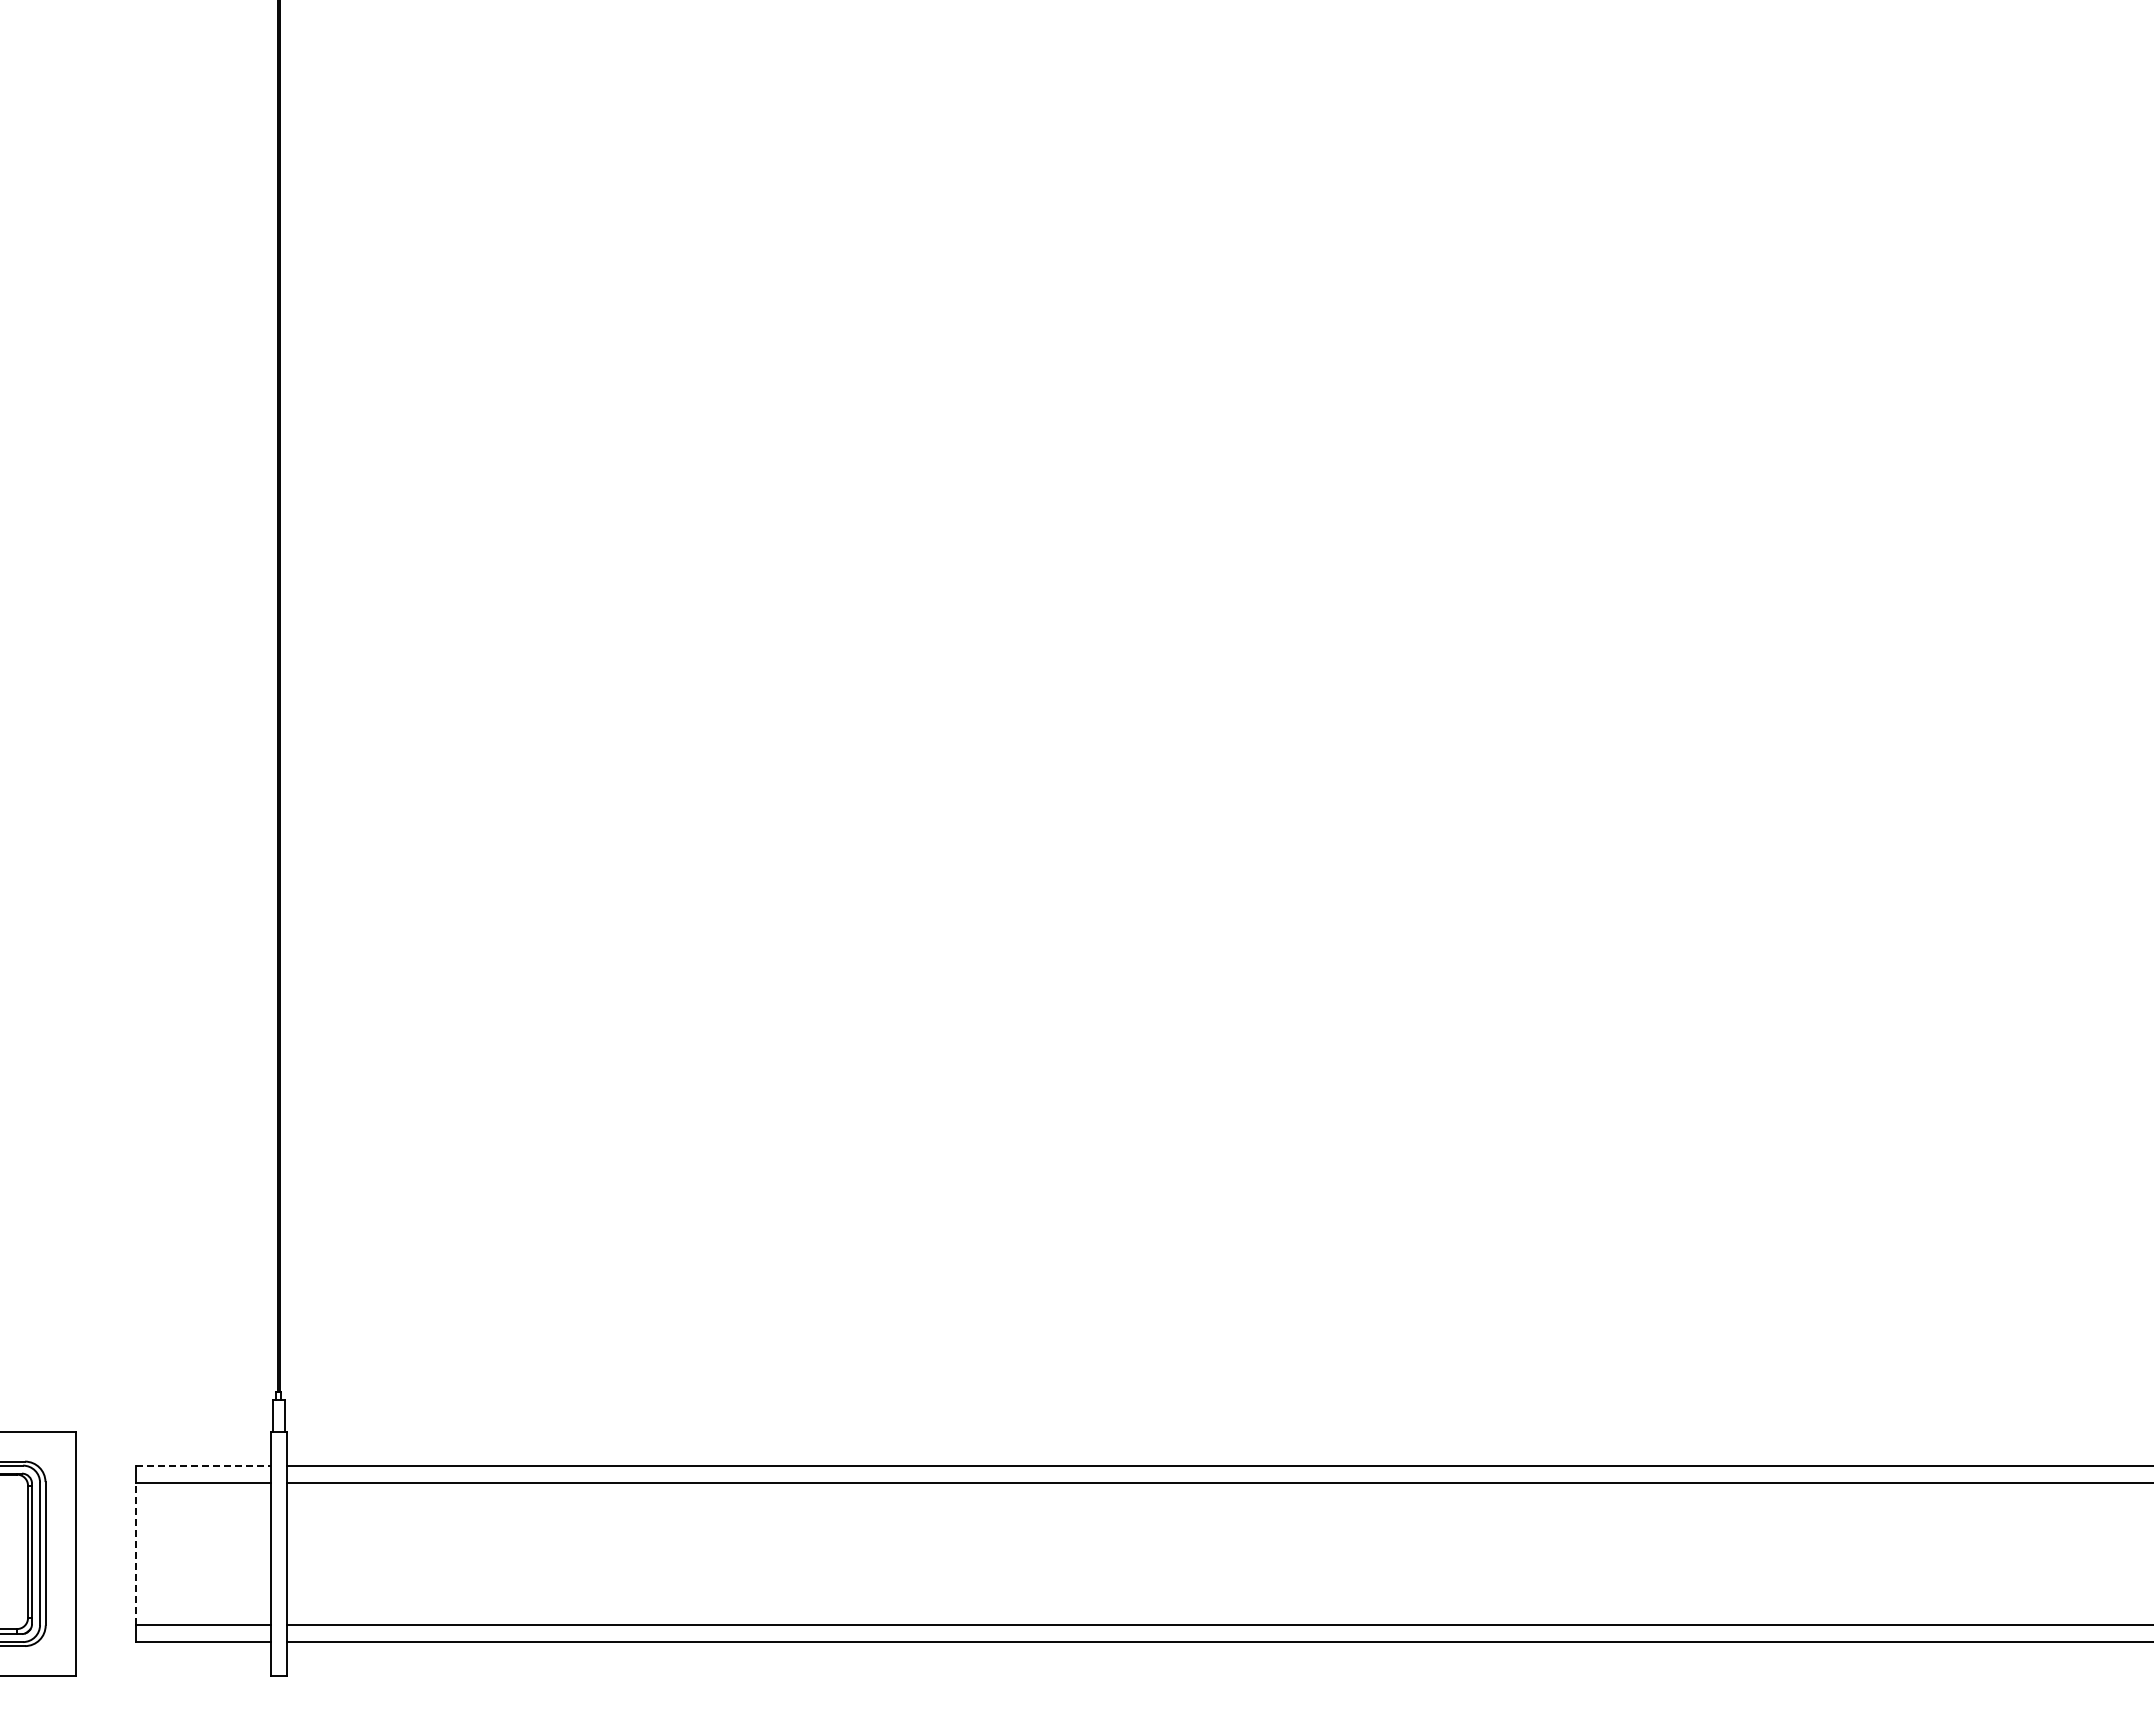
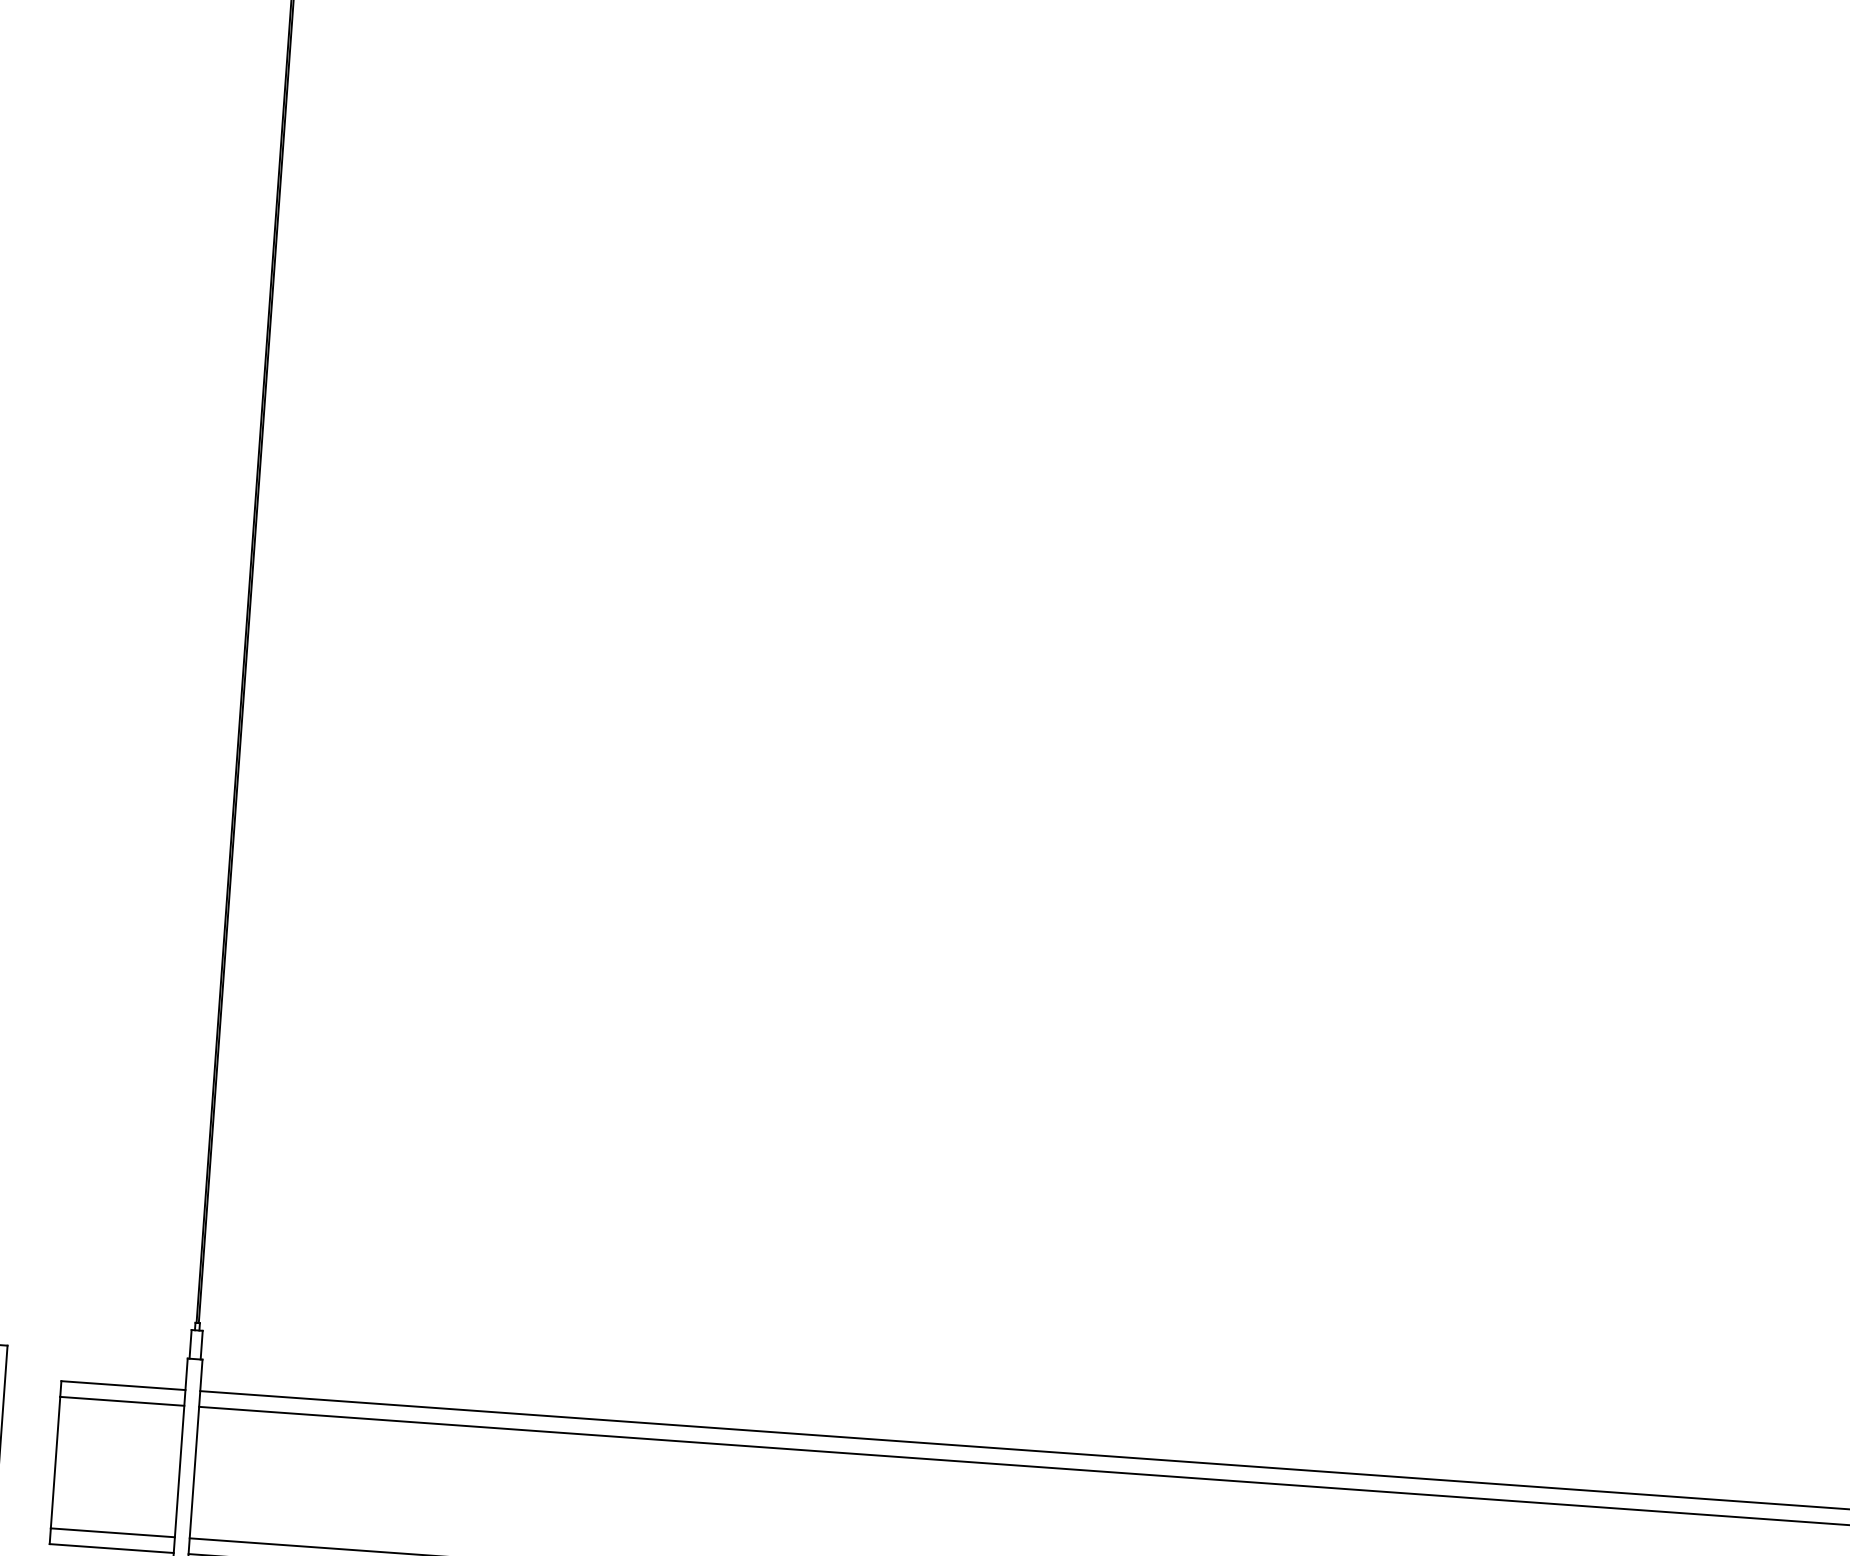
line: (204, 1465) -> (124, 1385), dashed -> solid
line: (136, 1553) -> (55, 1462), dashed -> solid

